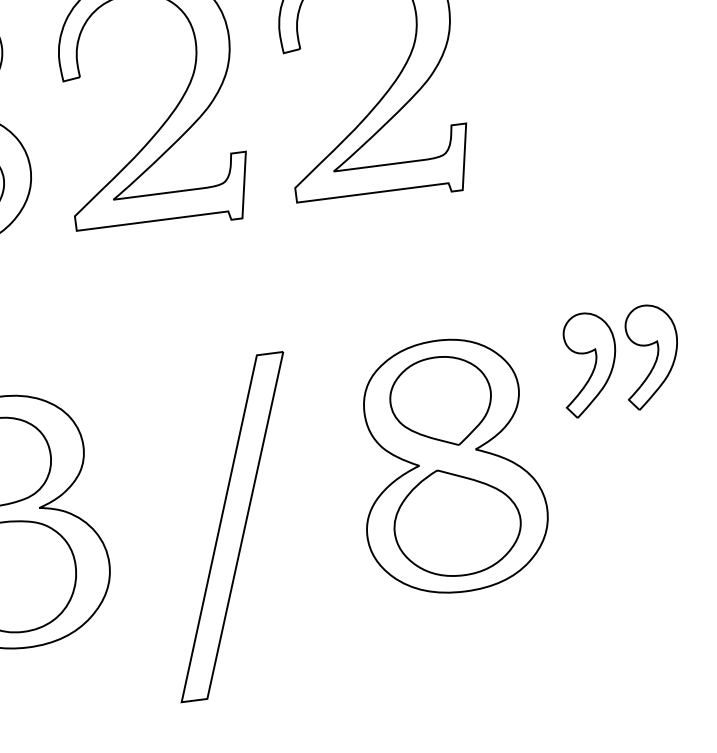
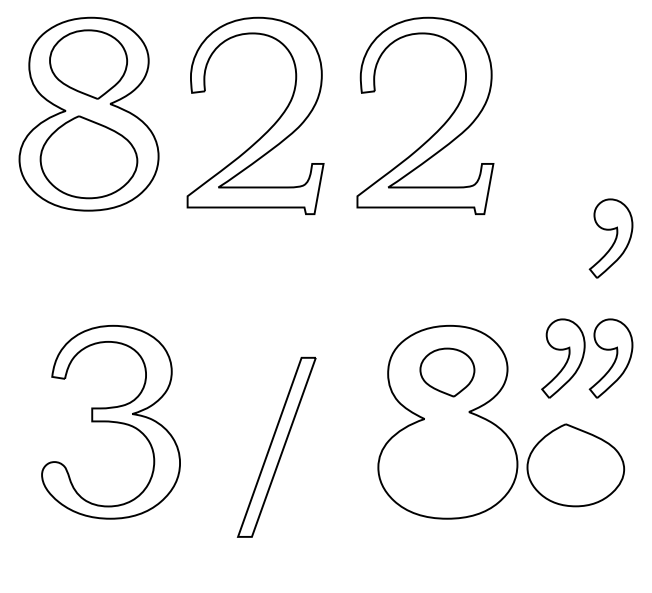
part: (630, 200) -> (610, 238), added
part: (441, 401) -> (447, 372), size x0.7
part: (456, 522) -> (575, 465), moved
part: (231, 527) -> (276, 447), size x0.7

